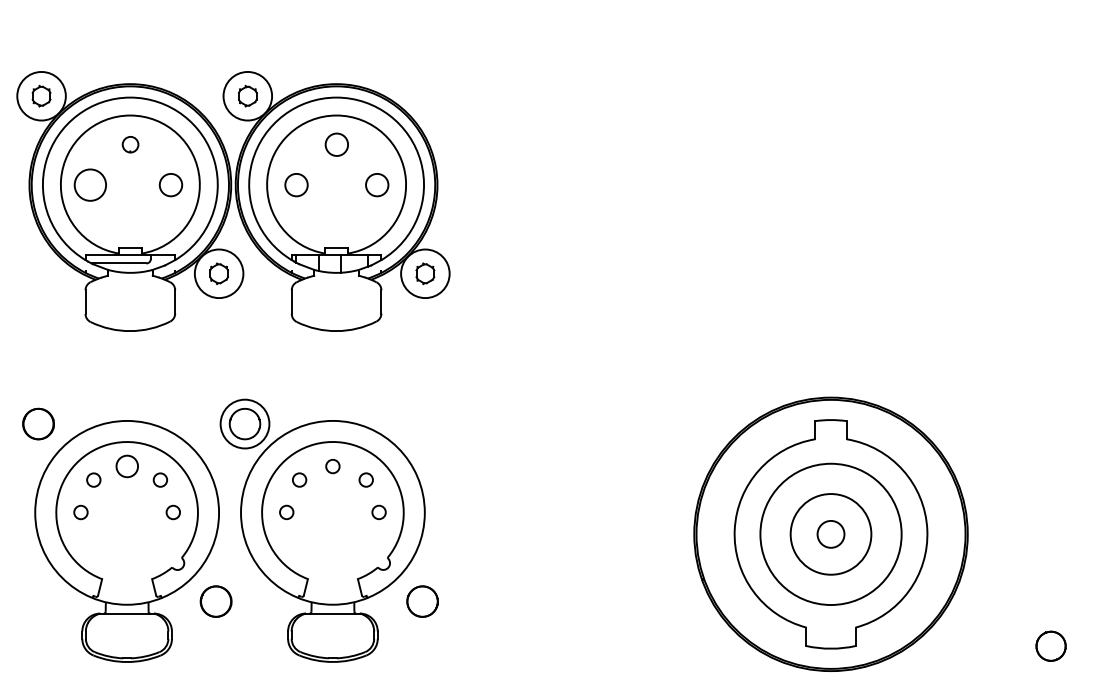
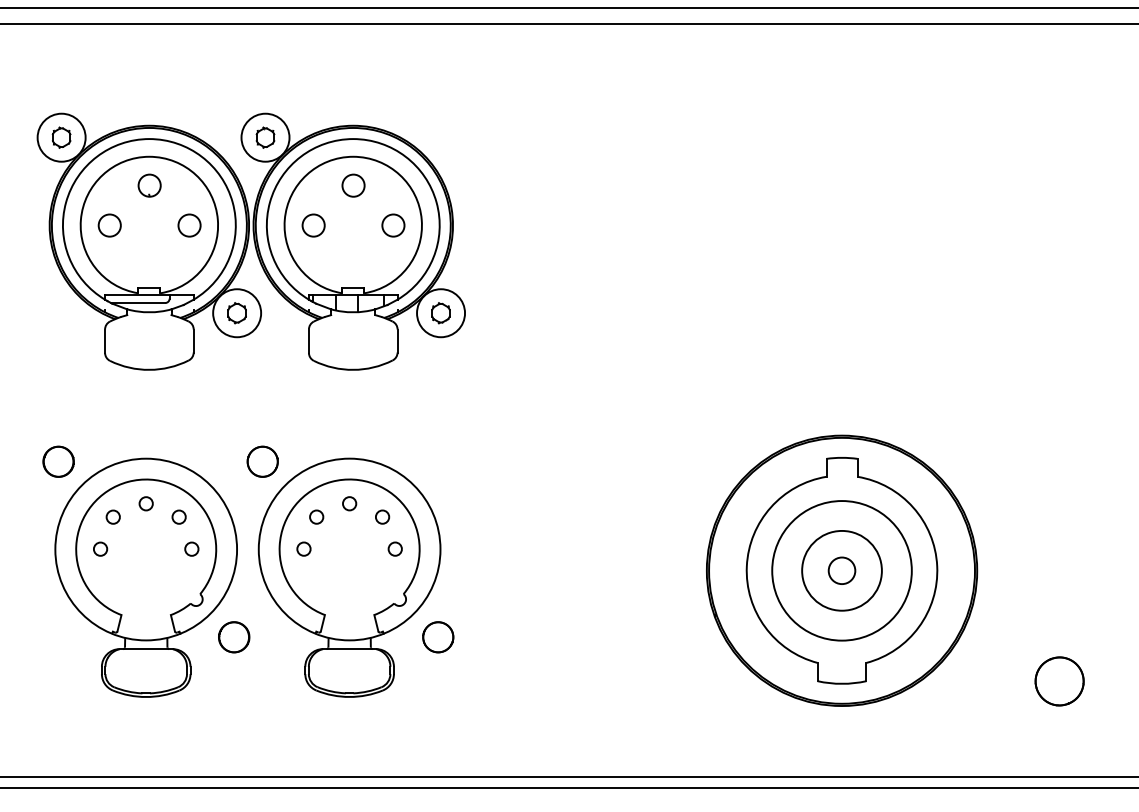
part: (130, 144) -> (149, 185), size x1.43
circle: (90, 185) -> (109, 225), size x0.71
circle: (244, 423) -> (262, 461), size x0.62
circle: (126, 466) -> (145, 503), size x0.62
part: (1051, 646) -> (1059, 681), size x1.67

